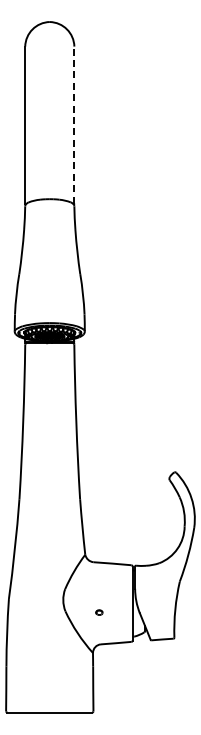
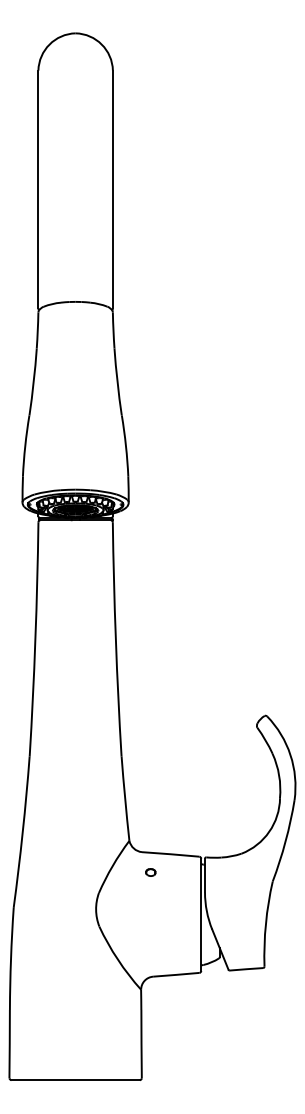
line: (74, 124) -> (113, 188), dashed -> solid
part: (99, 612) -> (150, 872), moved

